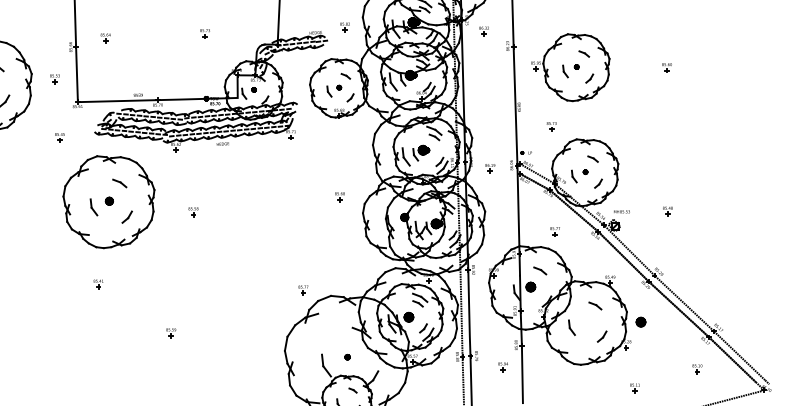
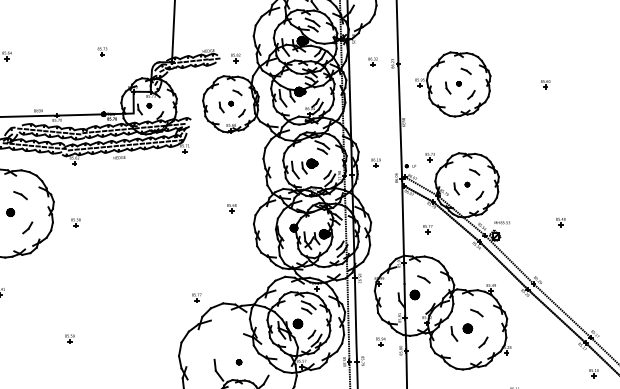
part: (344, 27) -> (235, 58), moved
part: (483, 31) -> (372, 62), moved
part: (551, 126) -> (429, 157), moved
part: (490, 168) -> (376, 162), moved
part: (667, 211) -> (560, 222), moved
part: (193, 212) -> (75, 223), moved
part: (554, 231) -> (427, 229), moved
part: (640, 321) -> (467, 327), moved
part: (502, 367) -> (380, 342), moved
part: (697, 369) -> (594, 374), moved

